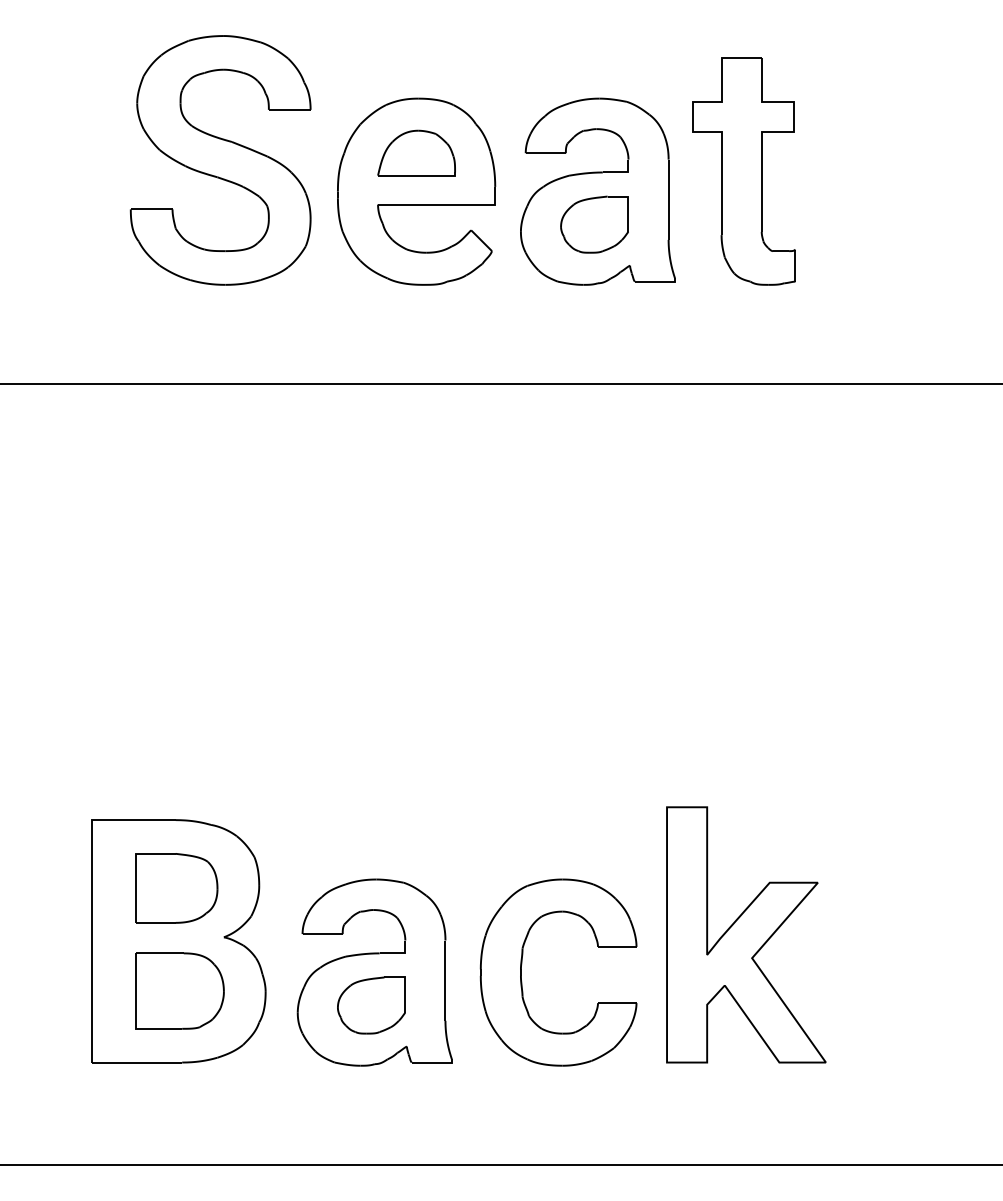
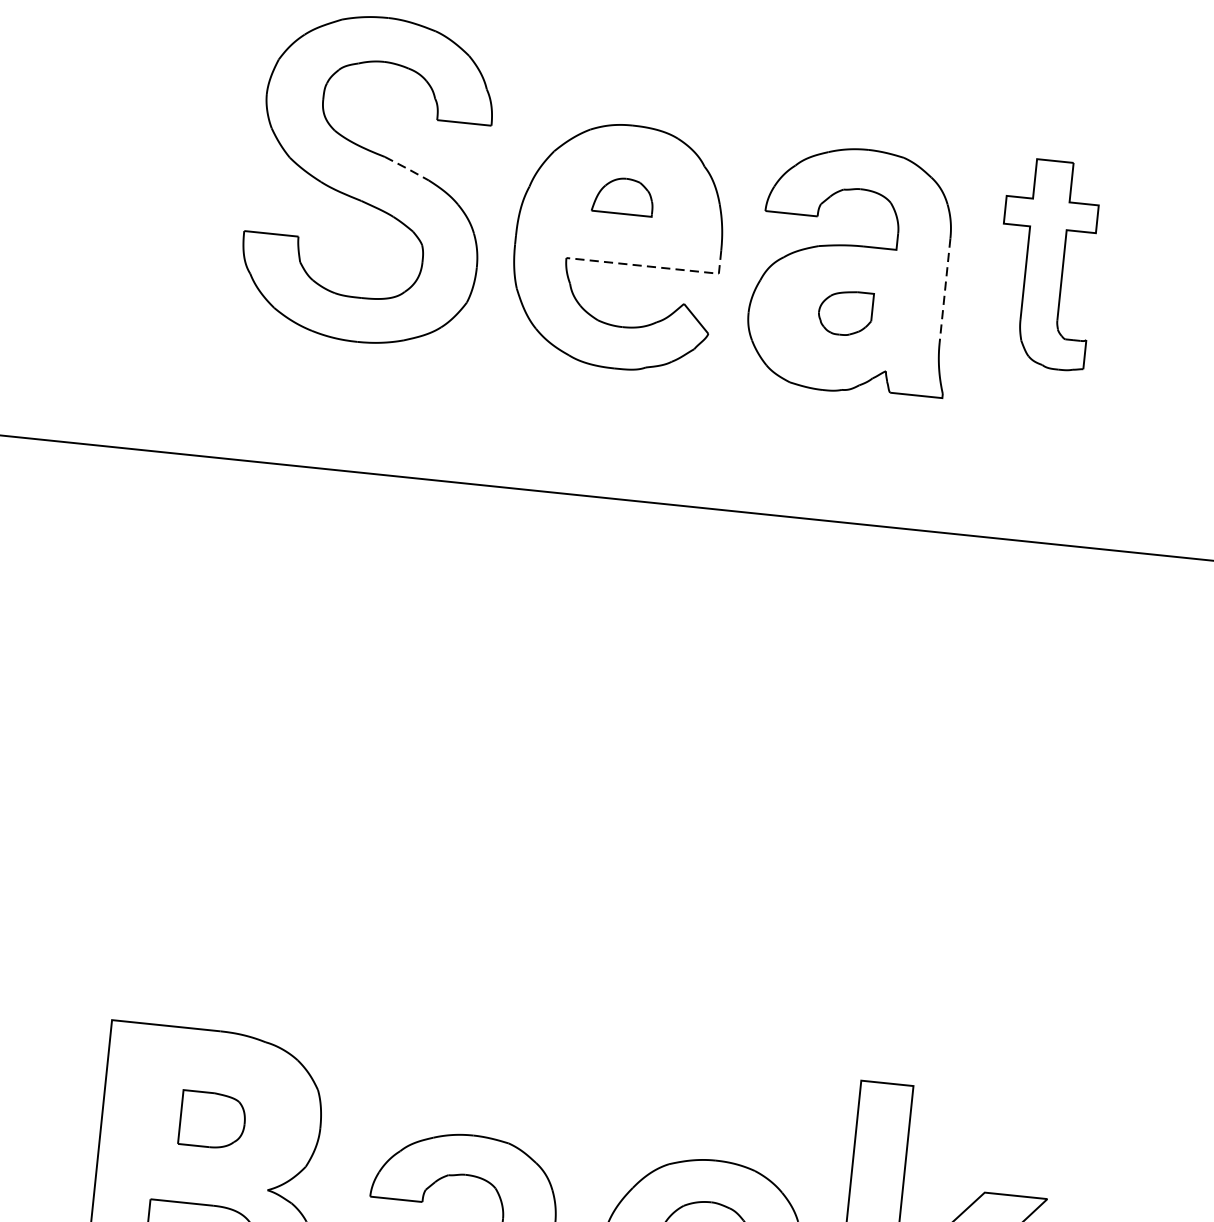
line: (250, 149) -> (407, 169), solid -> dashed
part: (416, 152) -> (623, 195), size x0.6
part: (743, 171) -> (1046, 264), size x0.7
line: (668, 200) -> (944, 291), solid -> dashed
line: (445, 204) -> (654, 266), solid -> dashed
part: (594, 224) -> (845, 312), size x0.6
part: (176, 888) -> (212, 1120), size x0.6

